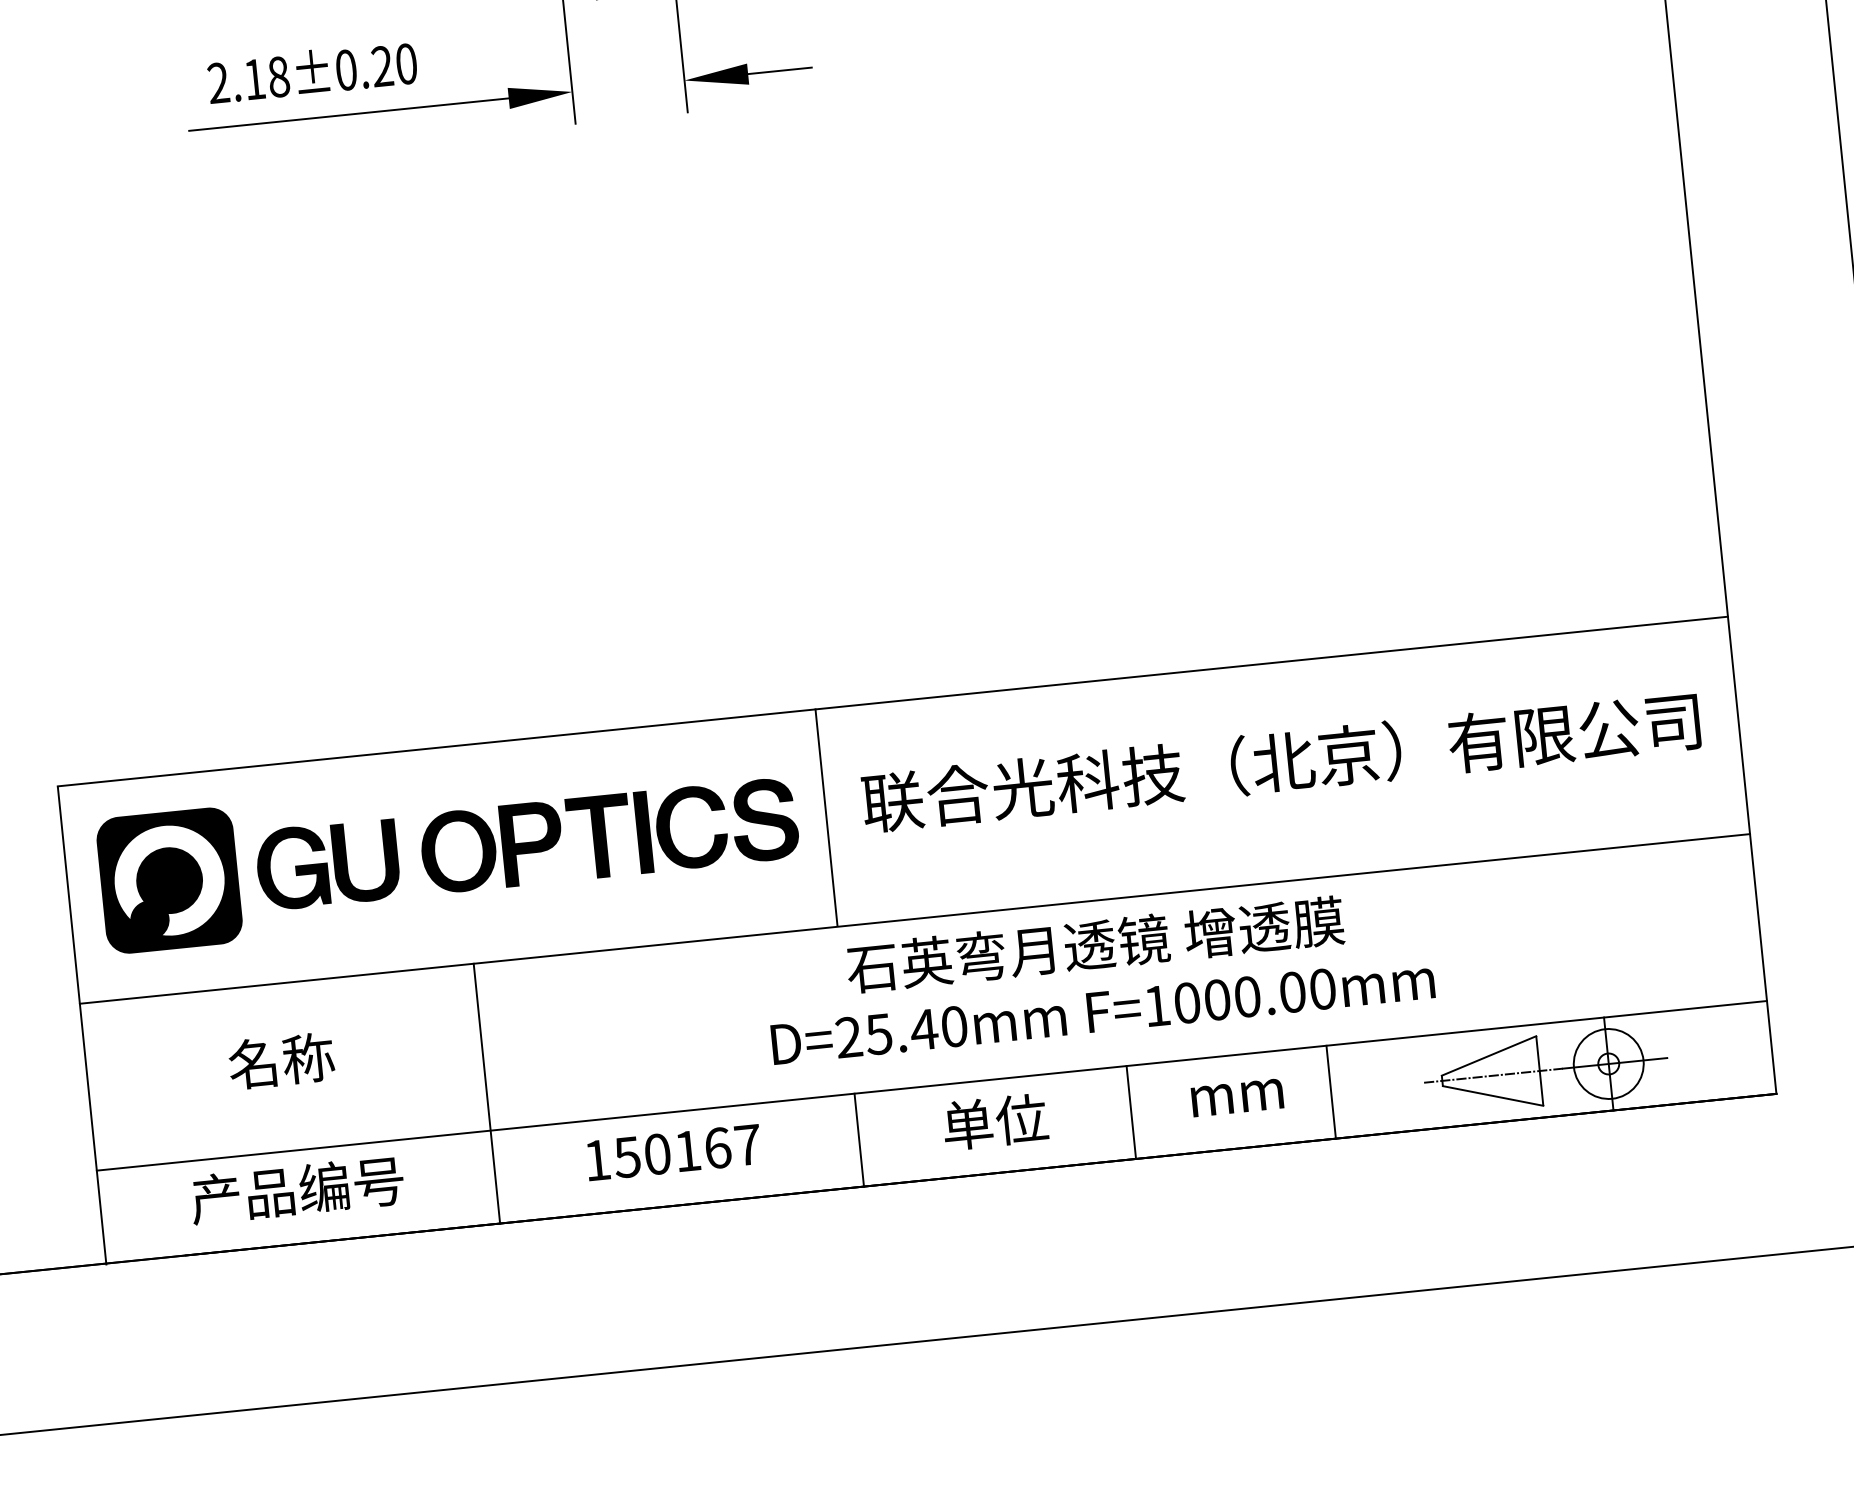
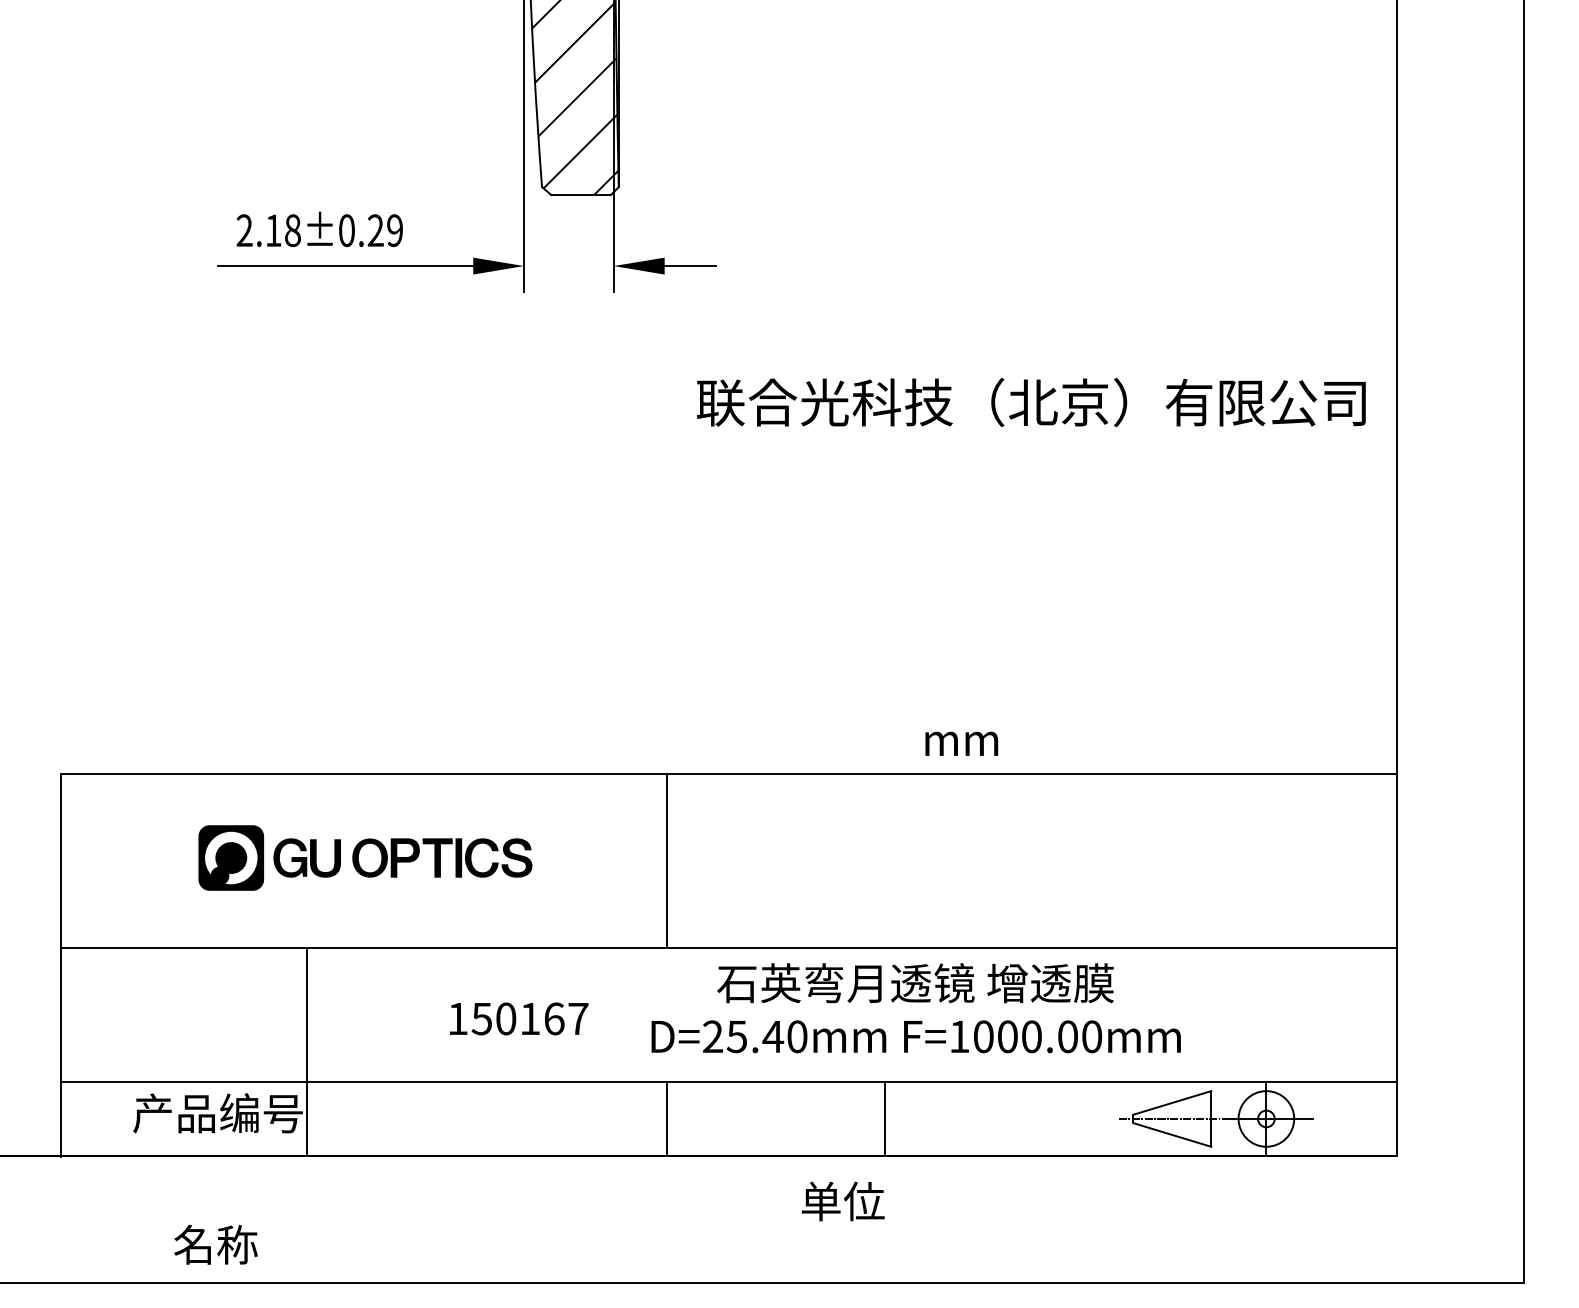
text: (407, 63) -> (395, 230), 20 -> 29
text: (1280, 762) -> (1030, 402), moved
part: (449, 851) -> (365, 857), size x0.6
text: (1098, 976) -> (915, 1008), moved
text: (280, 1060) -> (215, 1244), moved
line: (1331, 1091) -> (1044, 1118), removed
line: (486, 1094) -> (306, 1052), moved
text: (1237, 1097) -> (961, 743), moved
text: (994, 1122) -> (842, 1201), moved
text: (674, 1152) -> (519, 1018), moved

